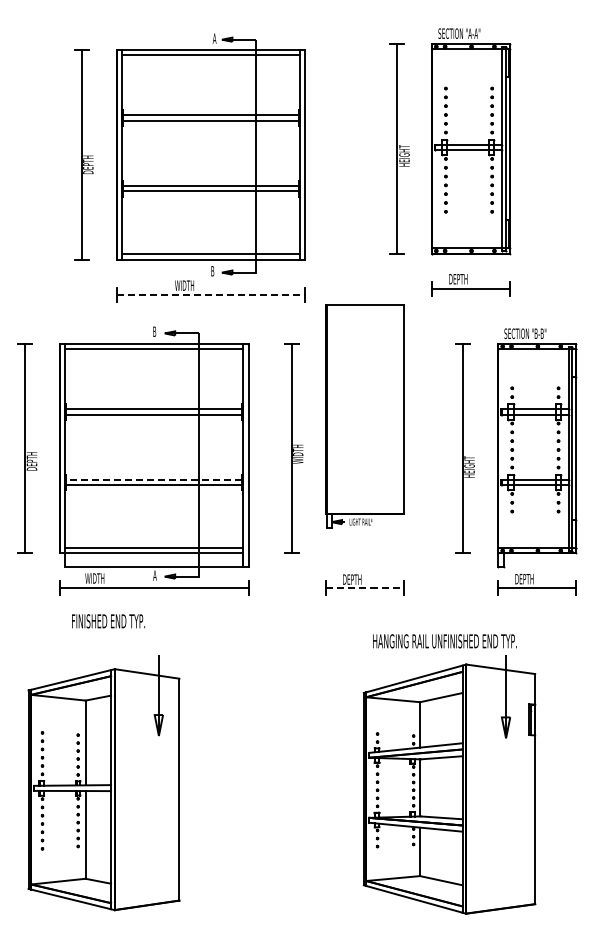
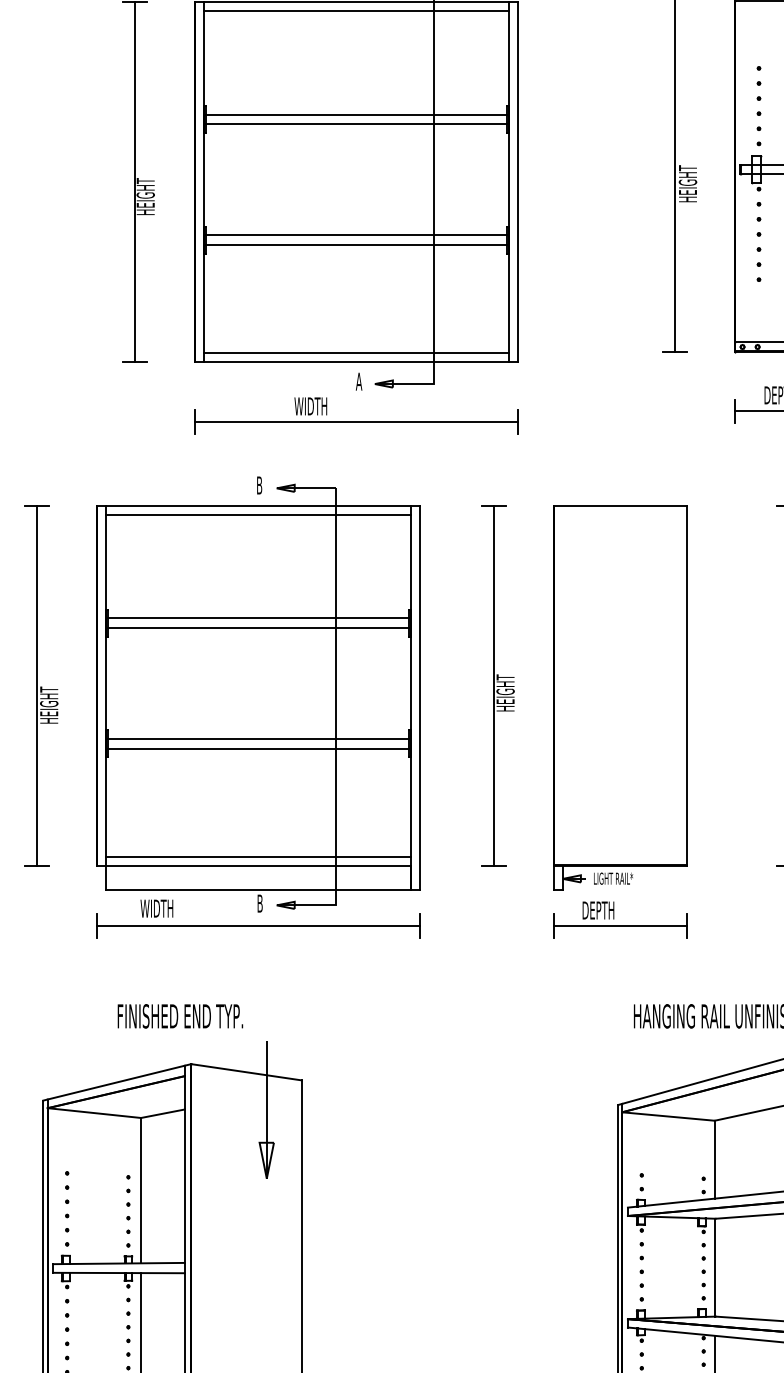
text: (88, 162) -> (146, 195), DEPTH -> HEIGHT
text: (212, 271) -> (358, 382), B -> A
line: (211, 294) -> (356, 421), dashed -> solid
part: (364, 416) -> (619, 697), moved
text: (298, 452) -> (506, 692), WIDTH -> HEIGHT
text: (31, 459) -> (48, 704), DEPTH -> HEIGHT
line: (154, 479) -> (259, 738), dashed -> solid
text: (154, 575) -> (259, 903), A -> B
line: (365, 588) -> (621, 925), dashed -> solid
text: (108, 621) -> (180, 1016), moved

